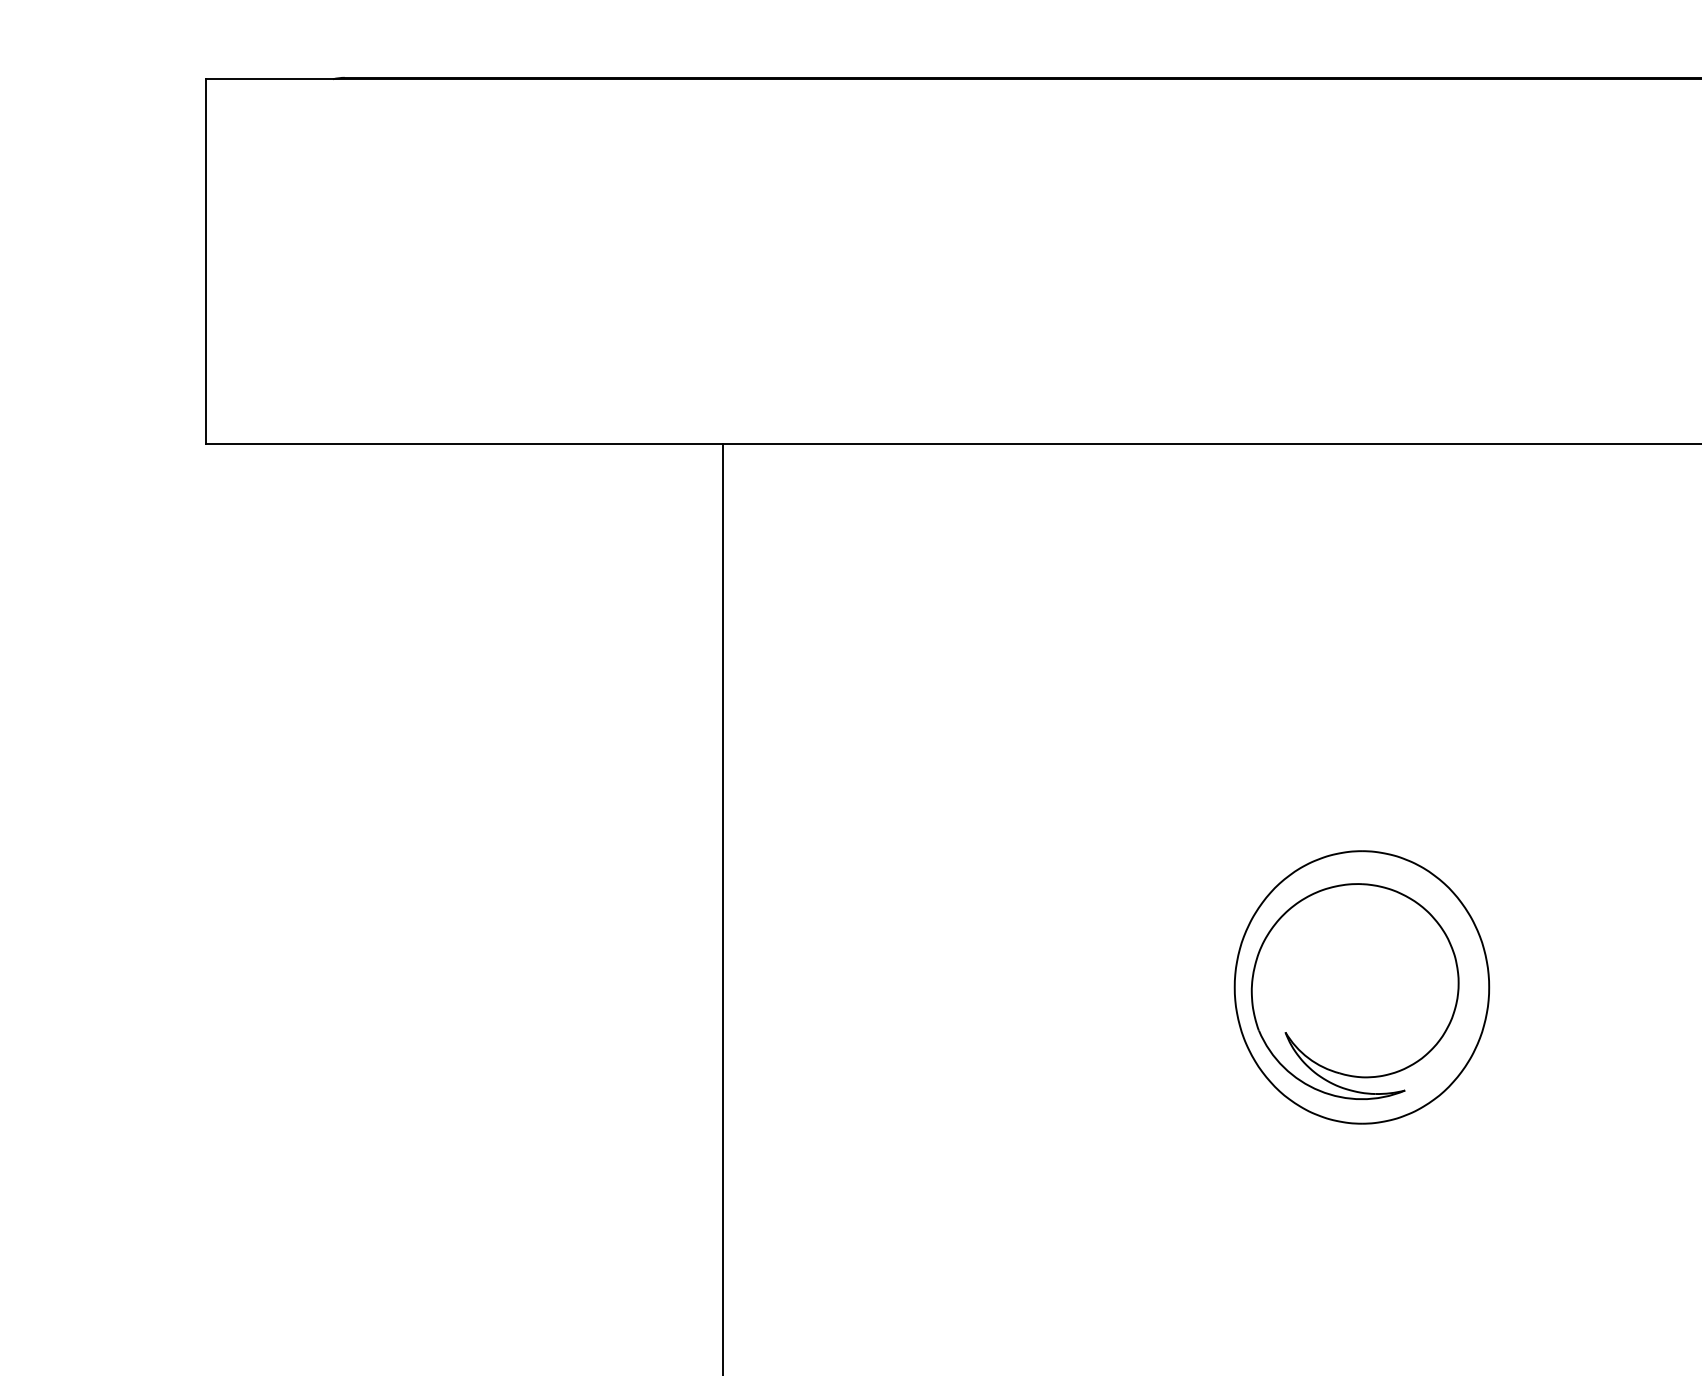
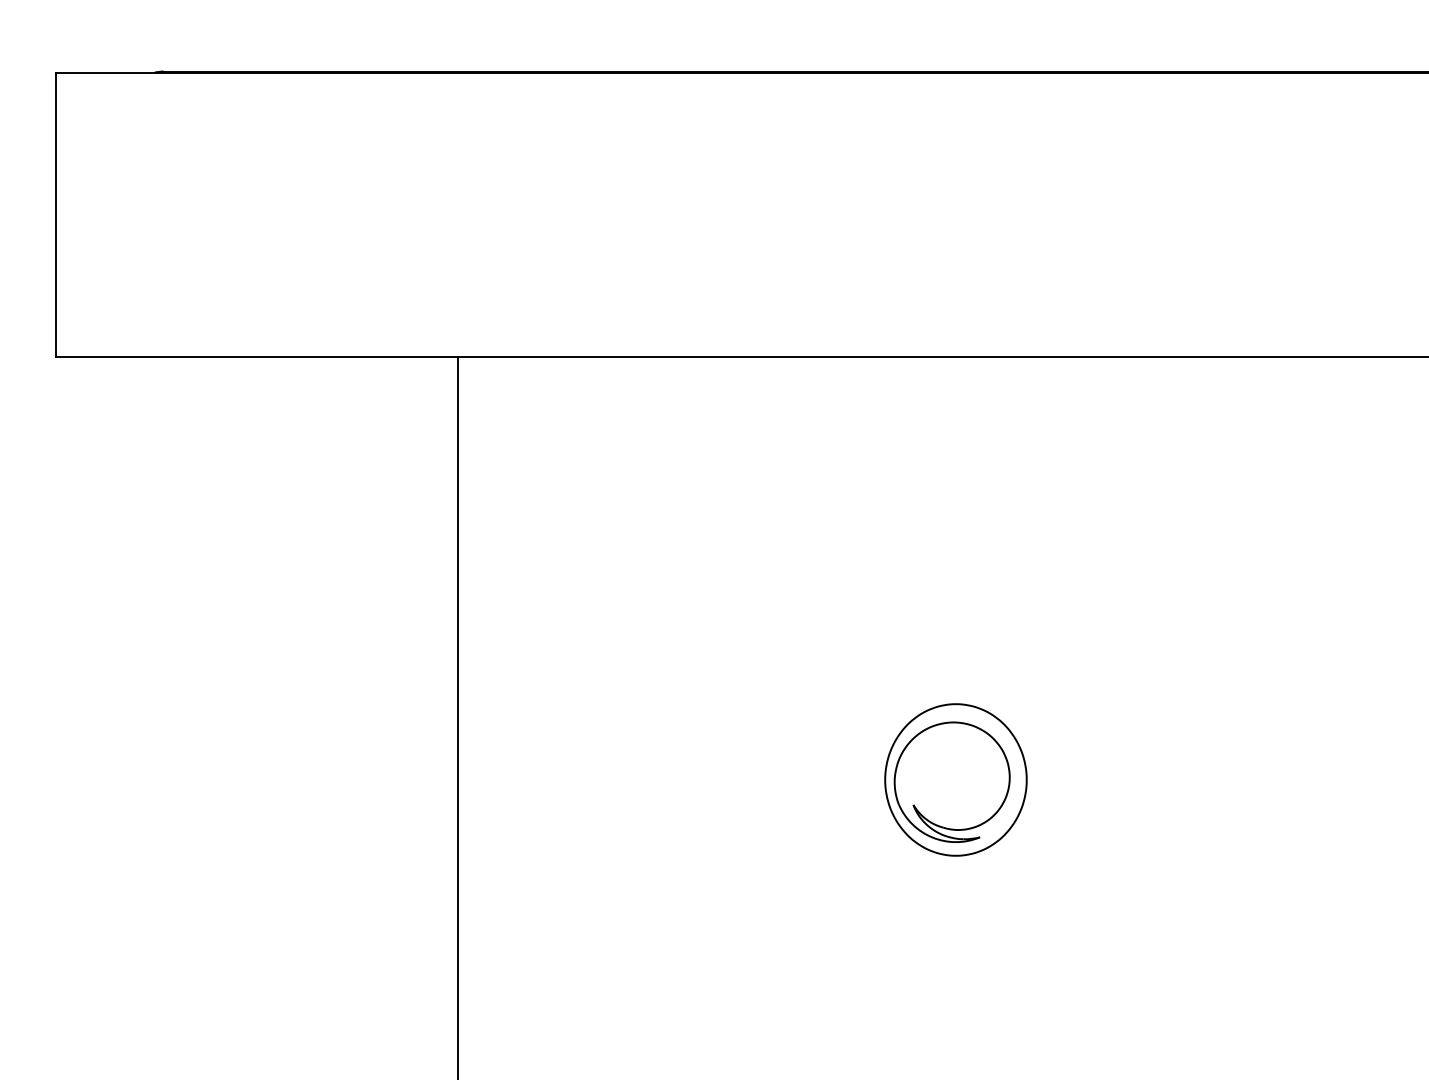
part: (1361, 986) -> (955, 779), size x0.71

